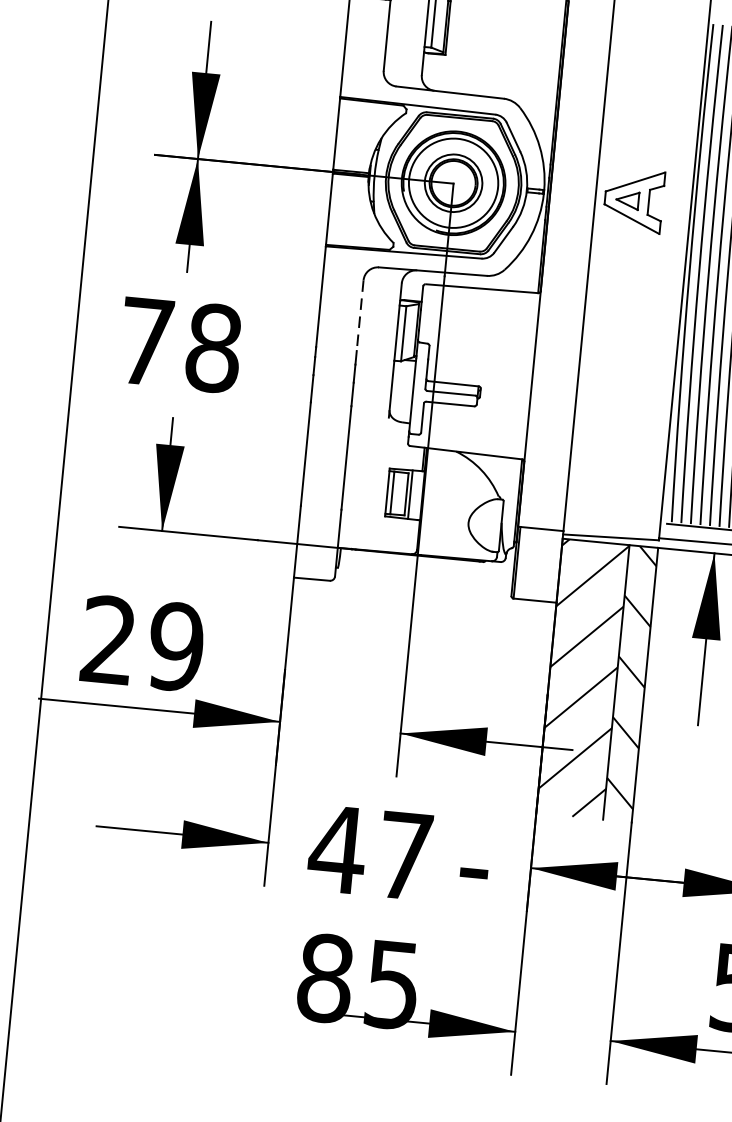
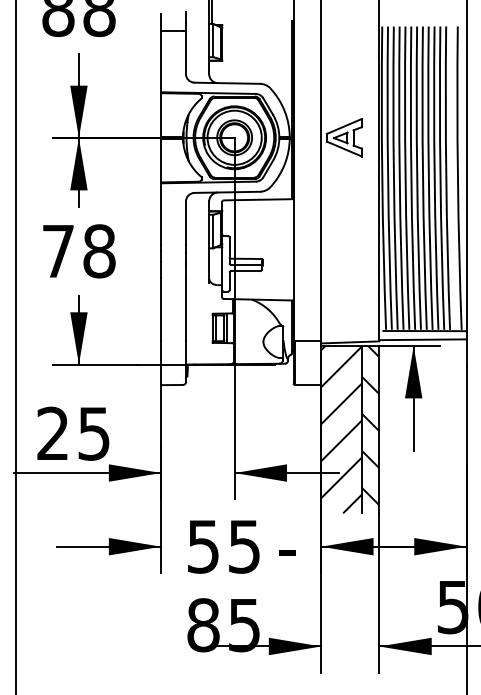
line: (359, 316) -> (185, 223), dashed -> solid
text: (175, 646) -> (93, 433), 29 -> 25
text: (369, 852) -> (222, 546), 47 -> 55

